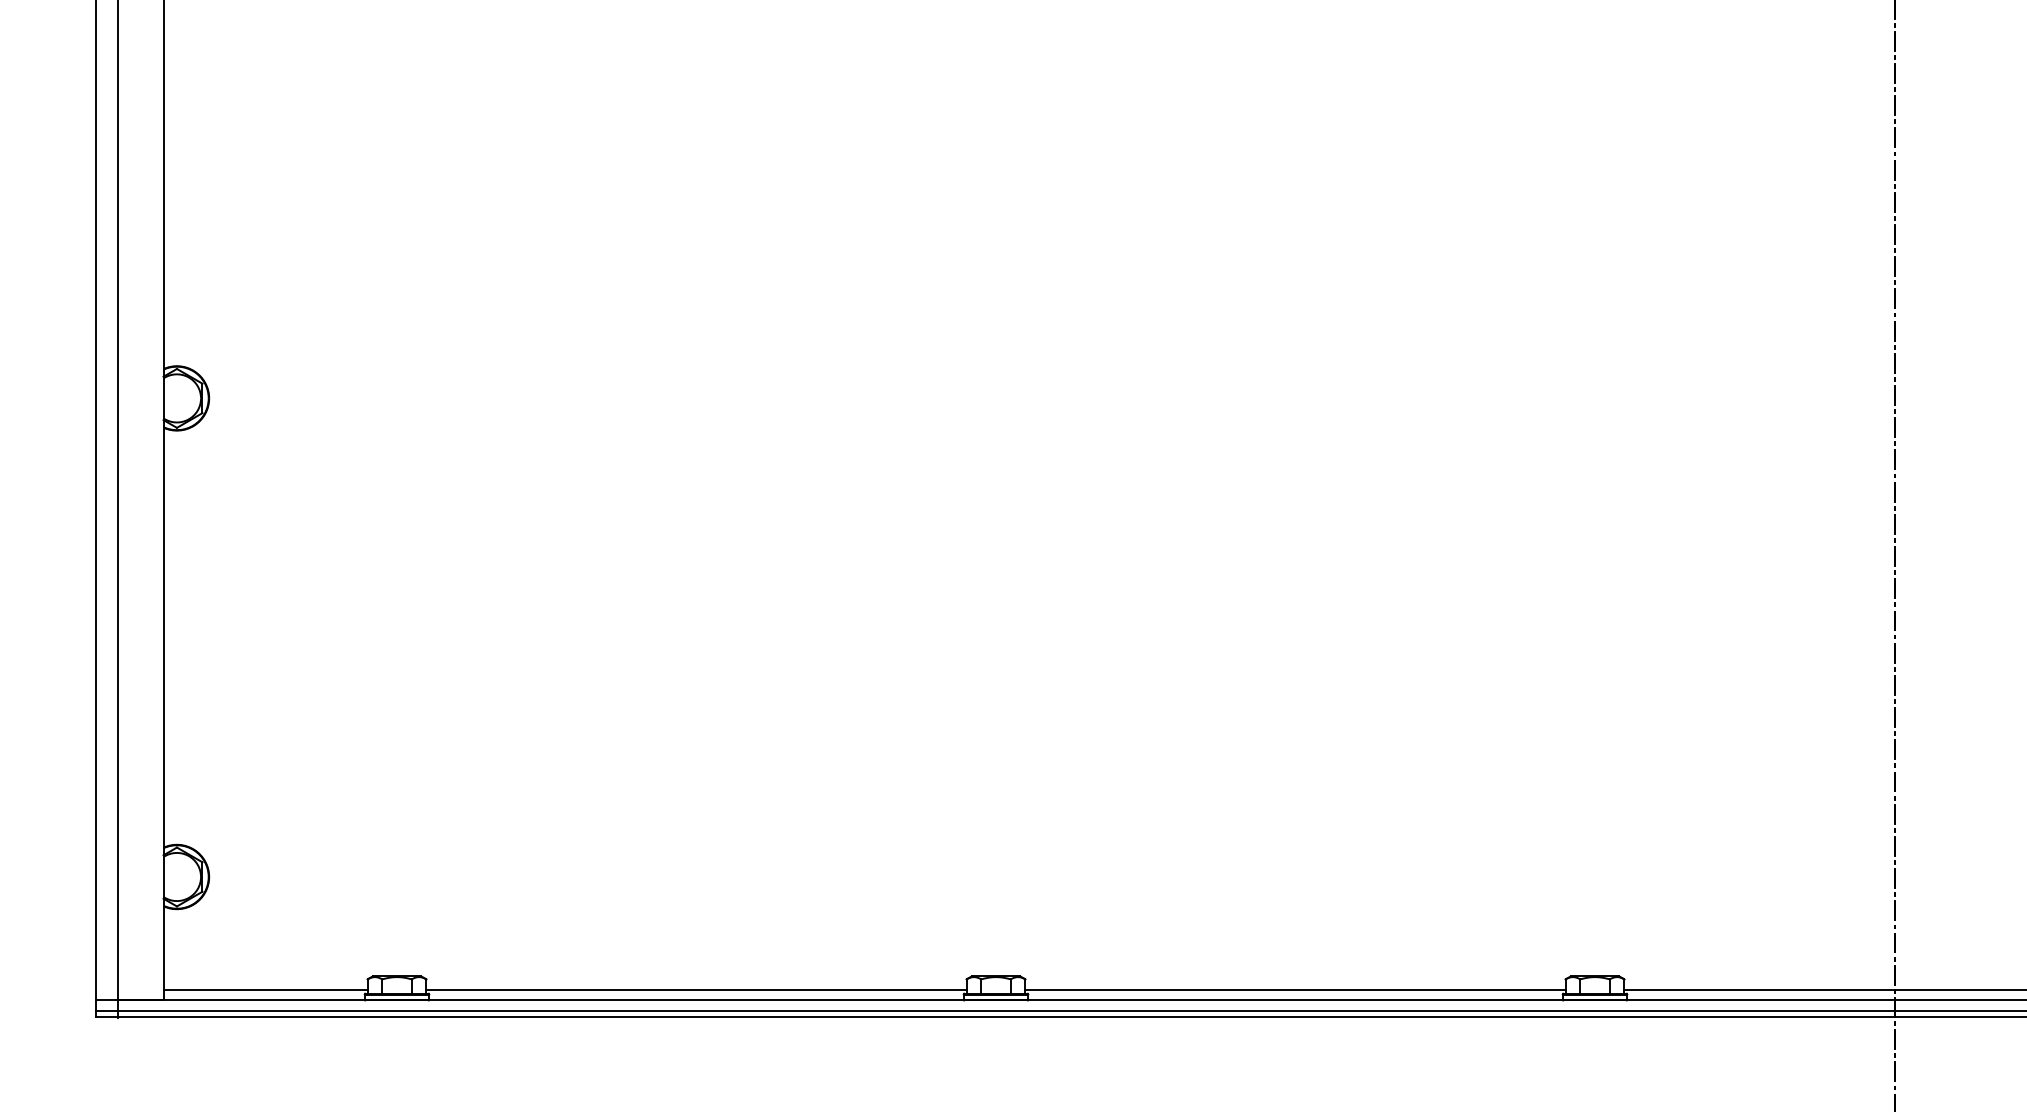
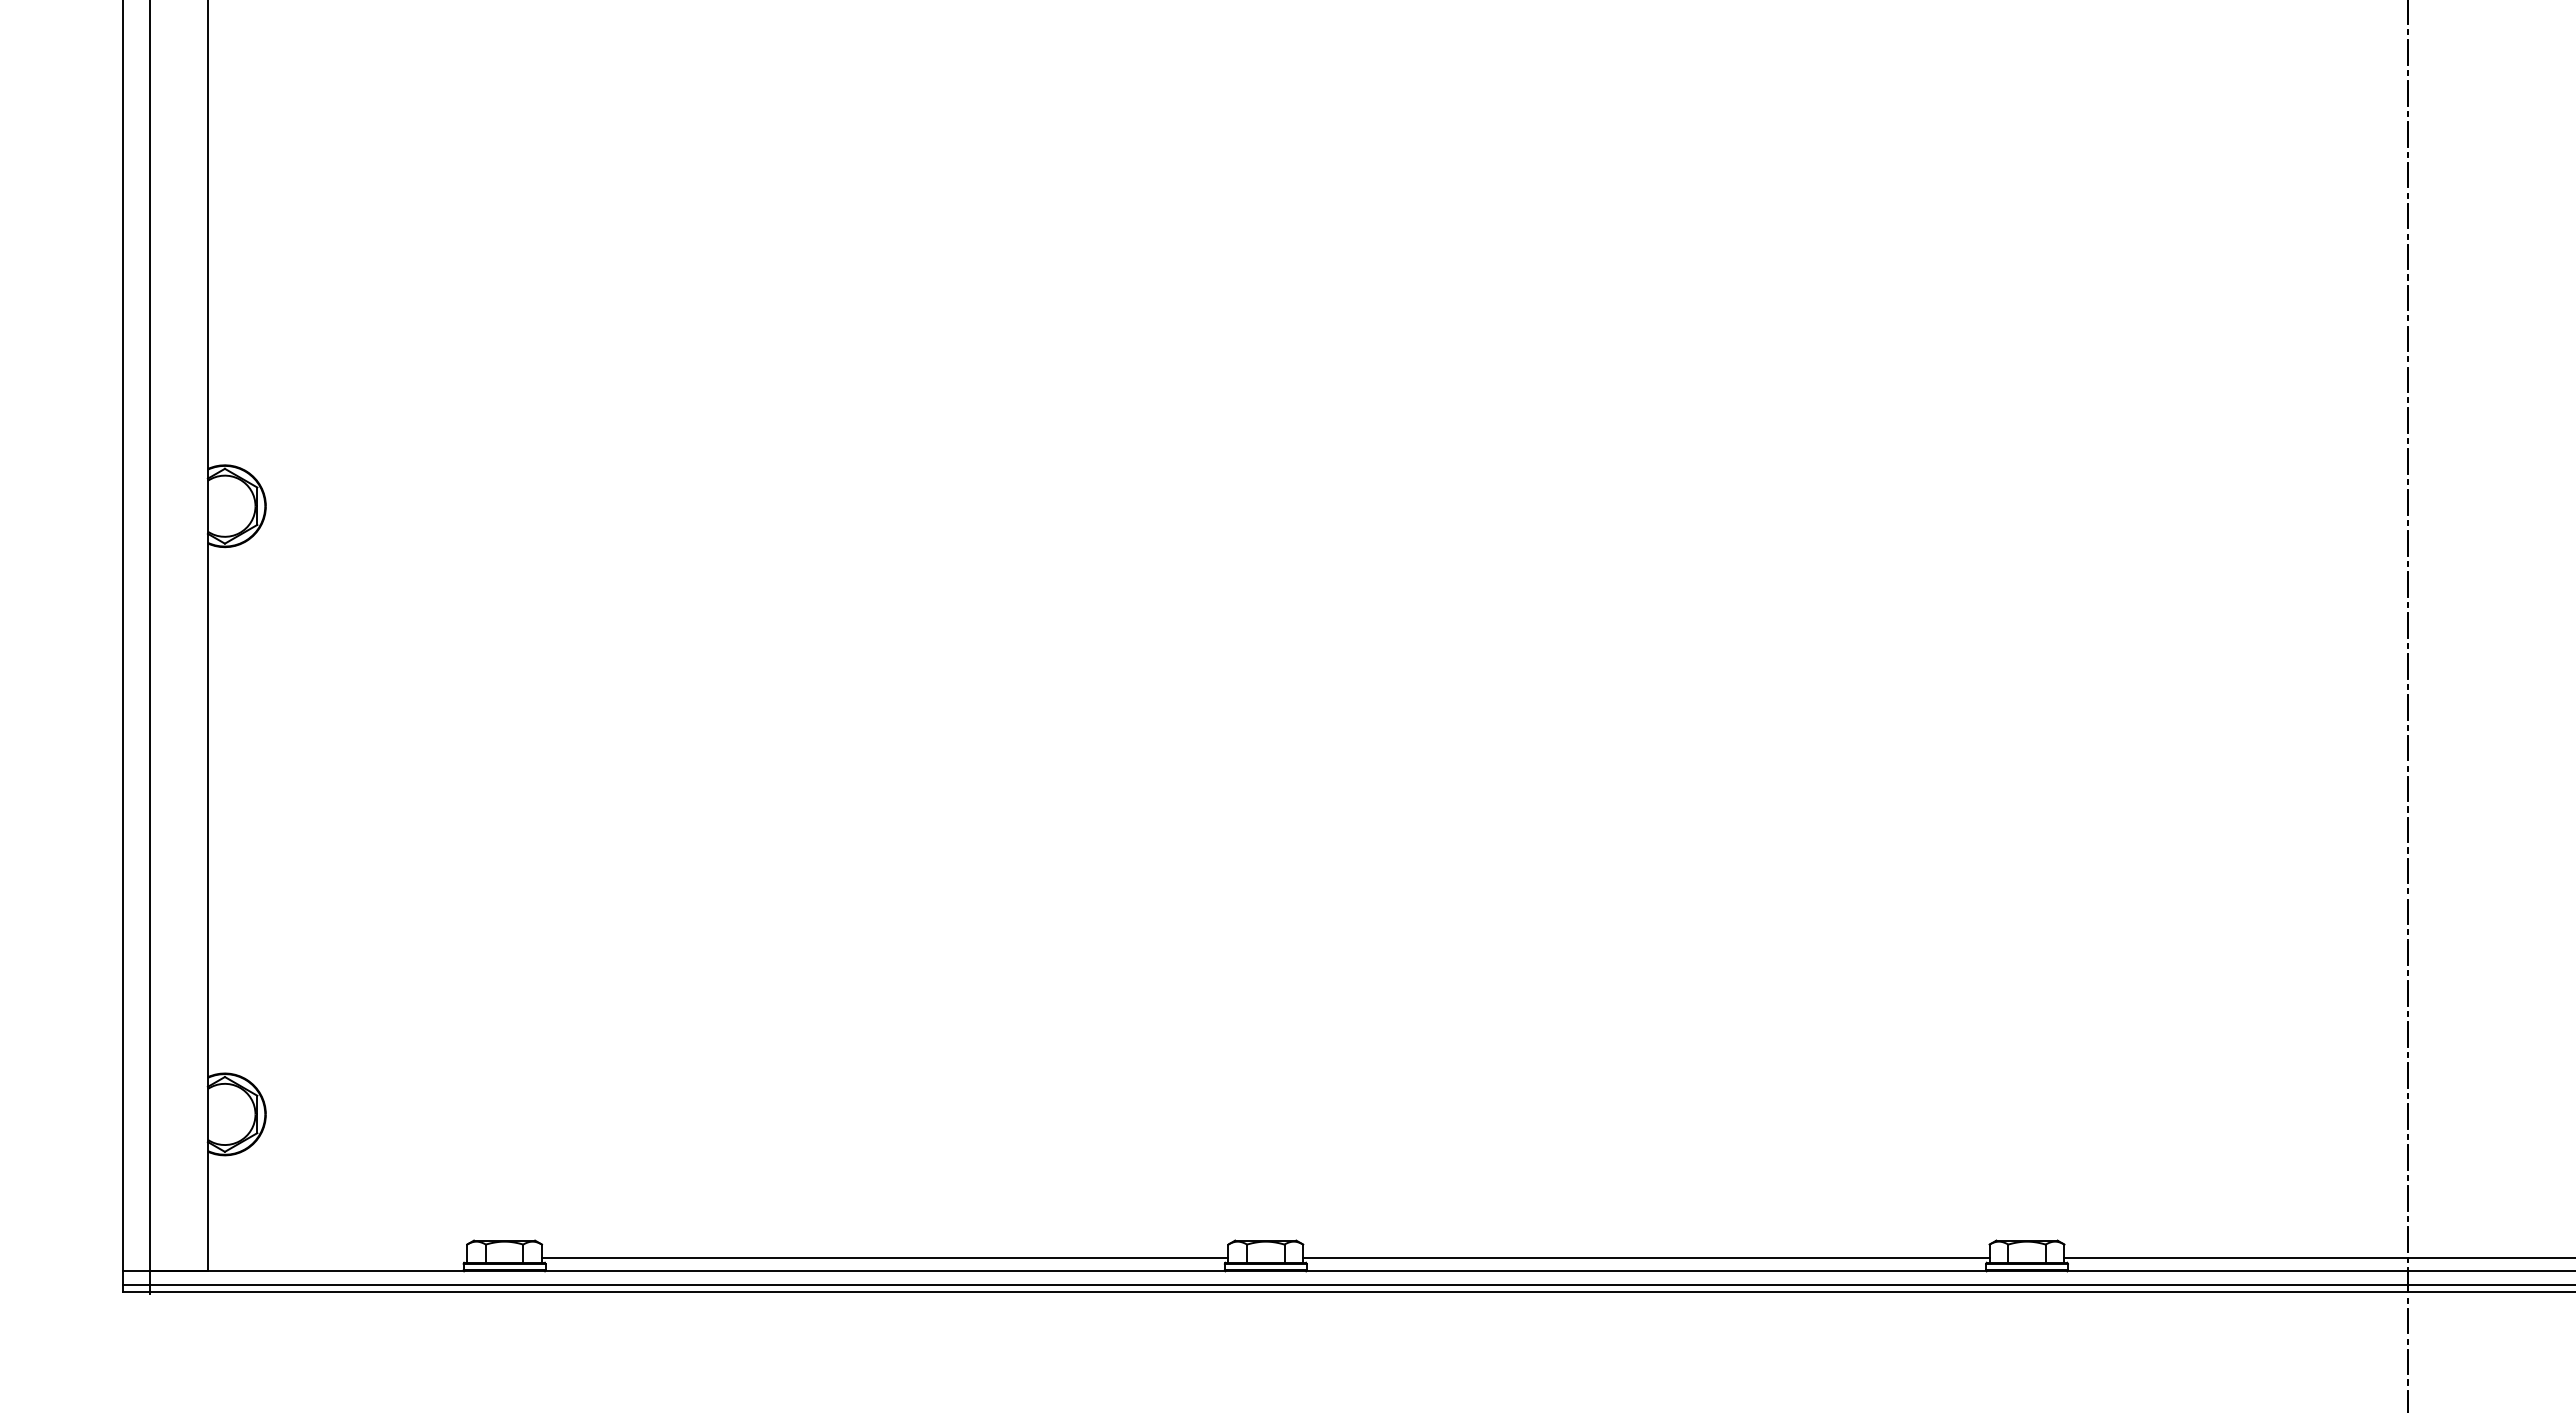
line: (265, 989) -> (337, 1257), removed

